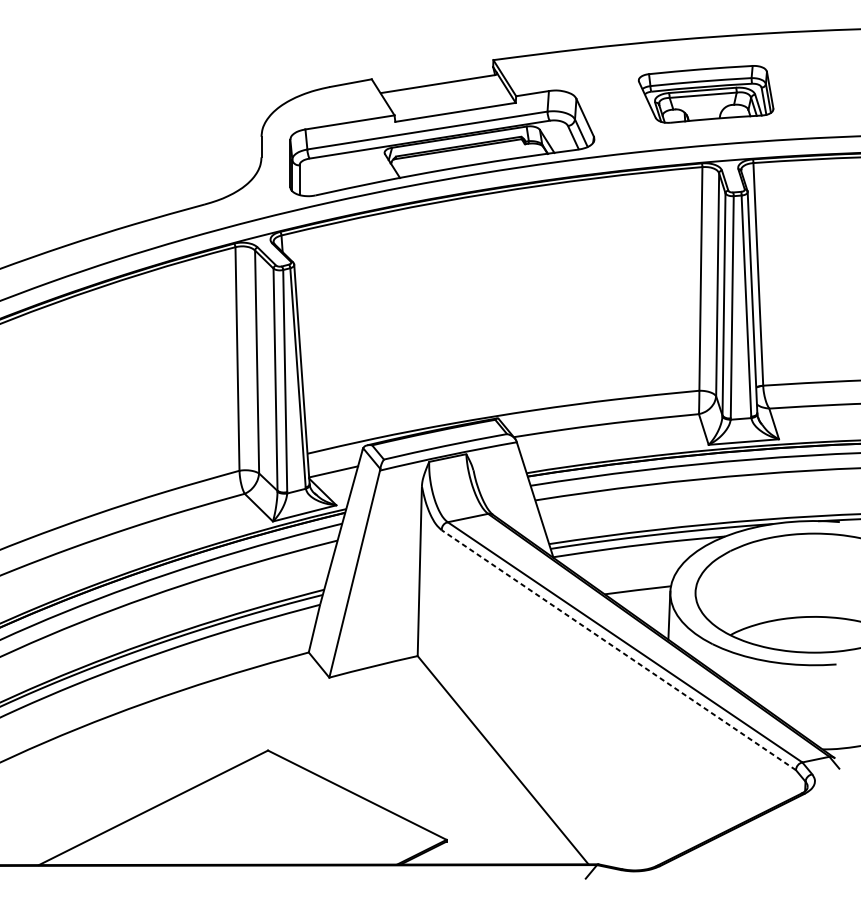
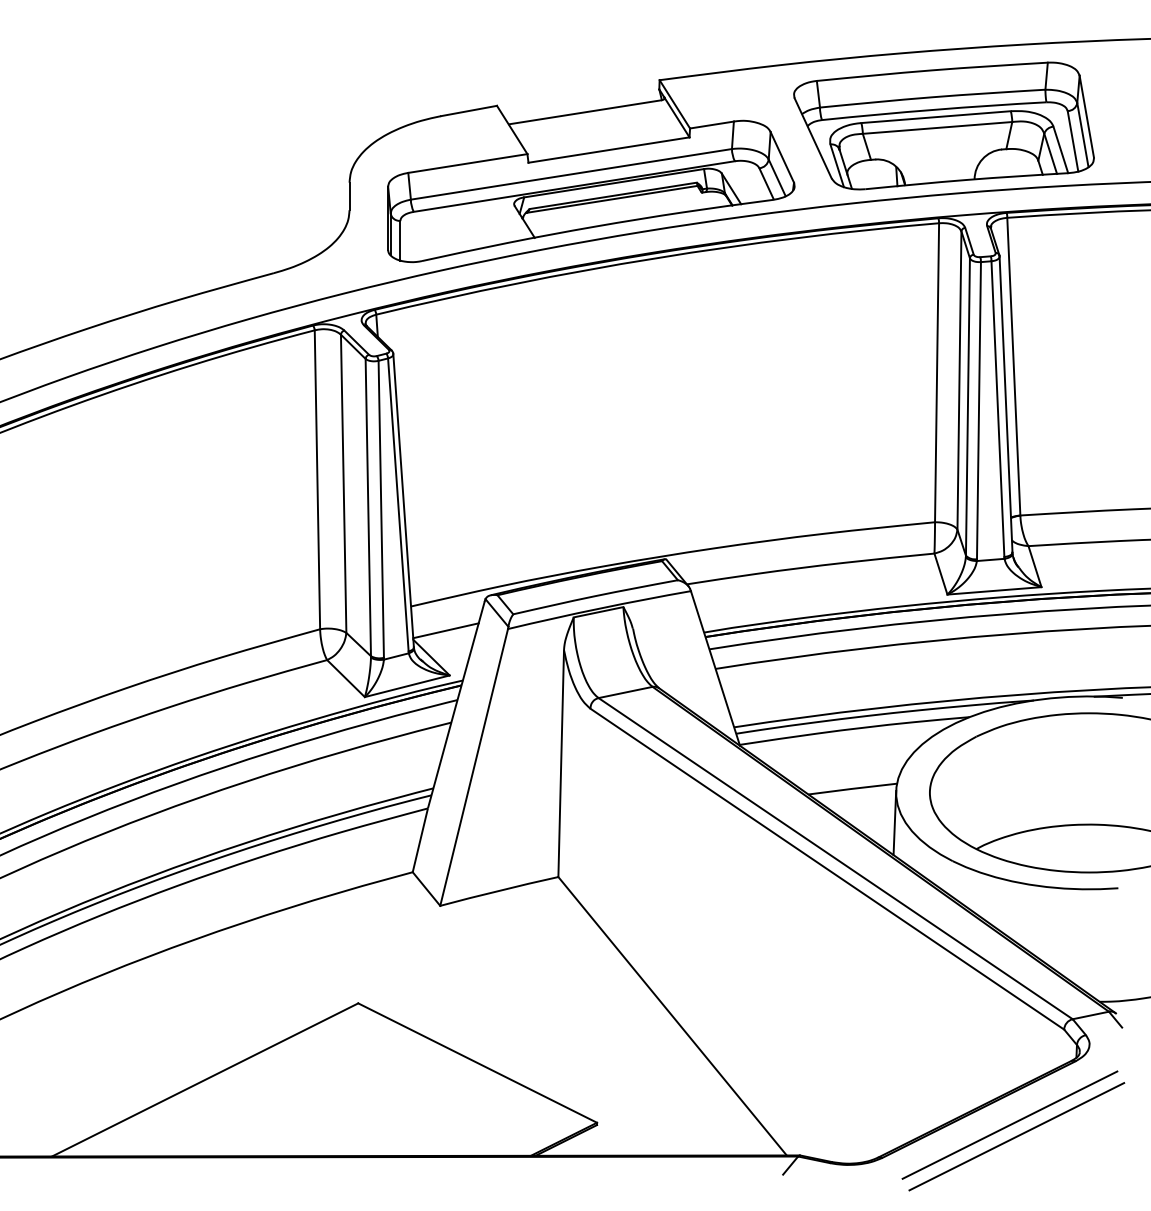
part: (705, 94) -> (943, 125), size x1.67
line: (618, 649) -> (826, 868), dashed -> solid
line: (755, 841) -> (1009, 1124), added
line: (760, 850) -> (1016, 1136), added

